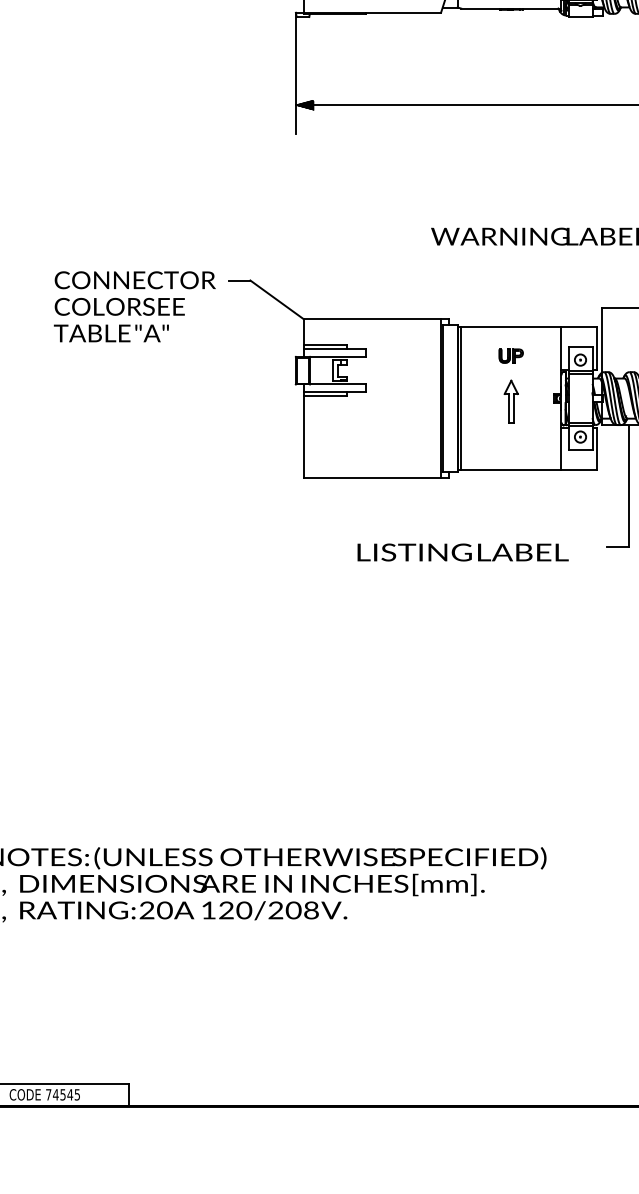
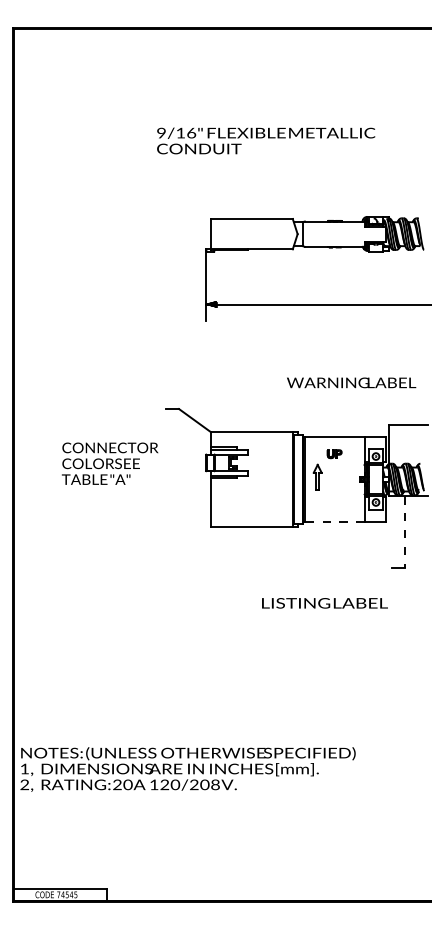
text: (135, 306) -> (110, 463), moved
part: (510, 400) -> (317, 476), moved
line: (510, 470) -> (334, 522), solid -> dashed
line: (628, 487) -> (404, 532), solid -> dashed
text: (462, 552) -> (324, 603), moved

